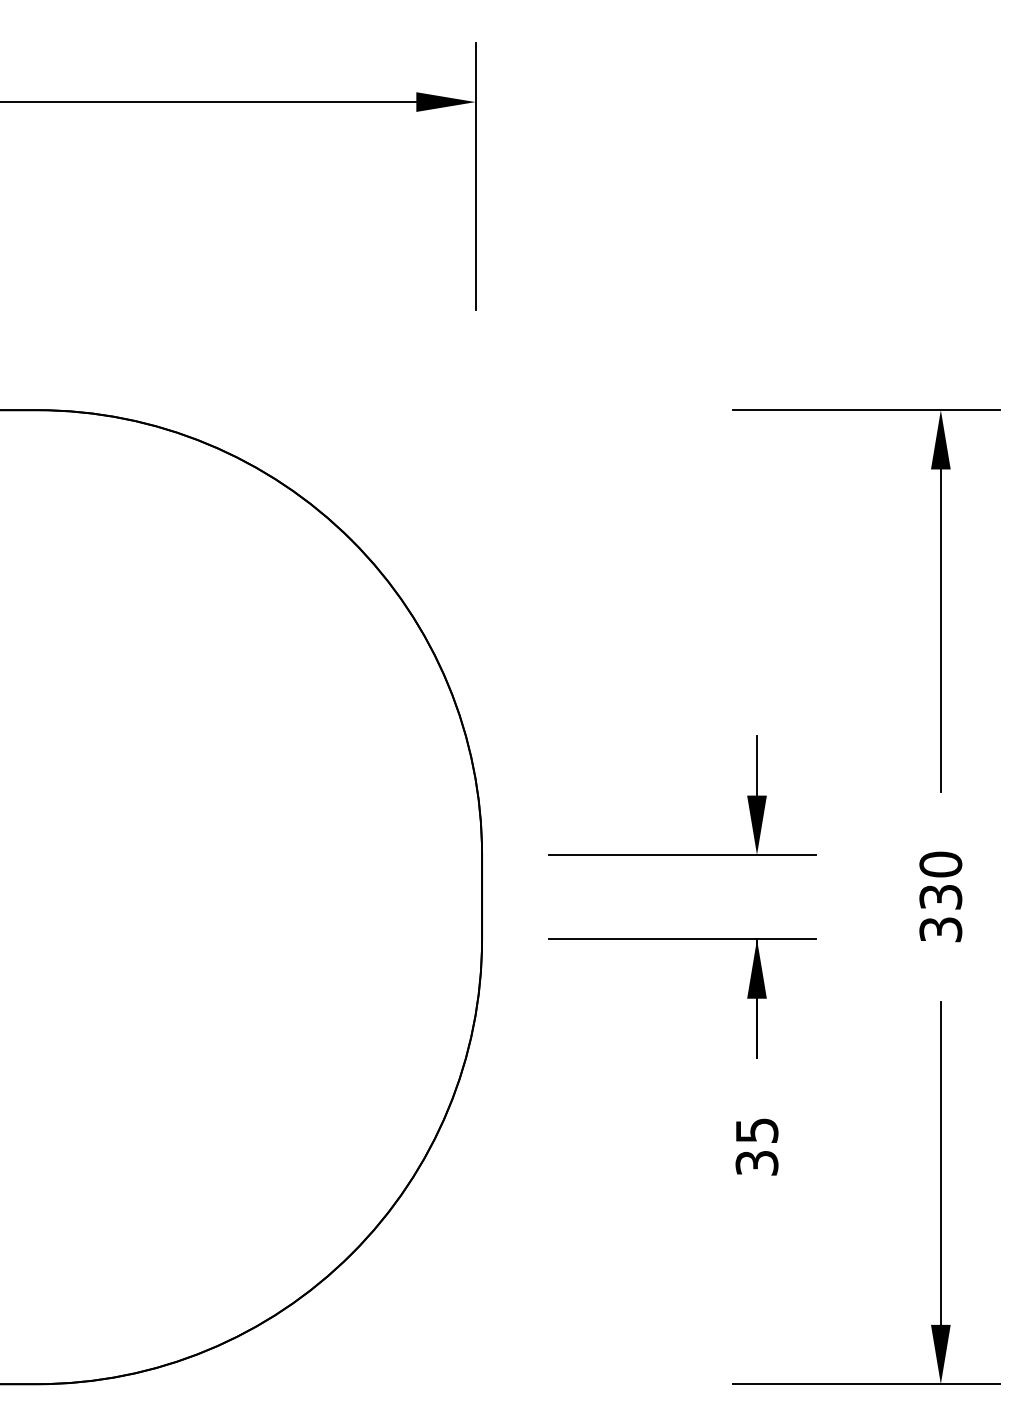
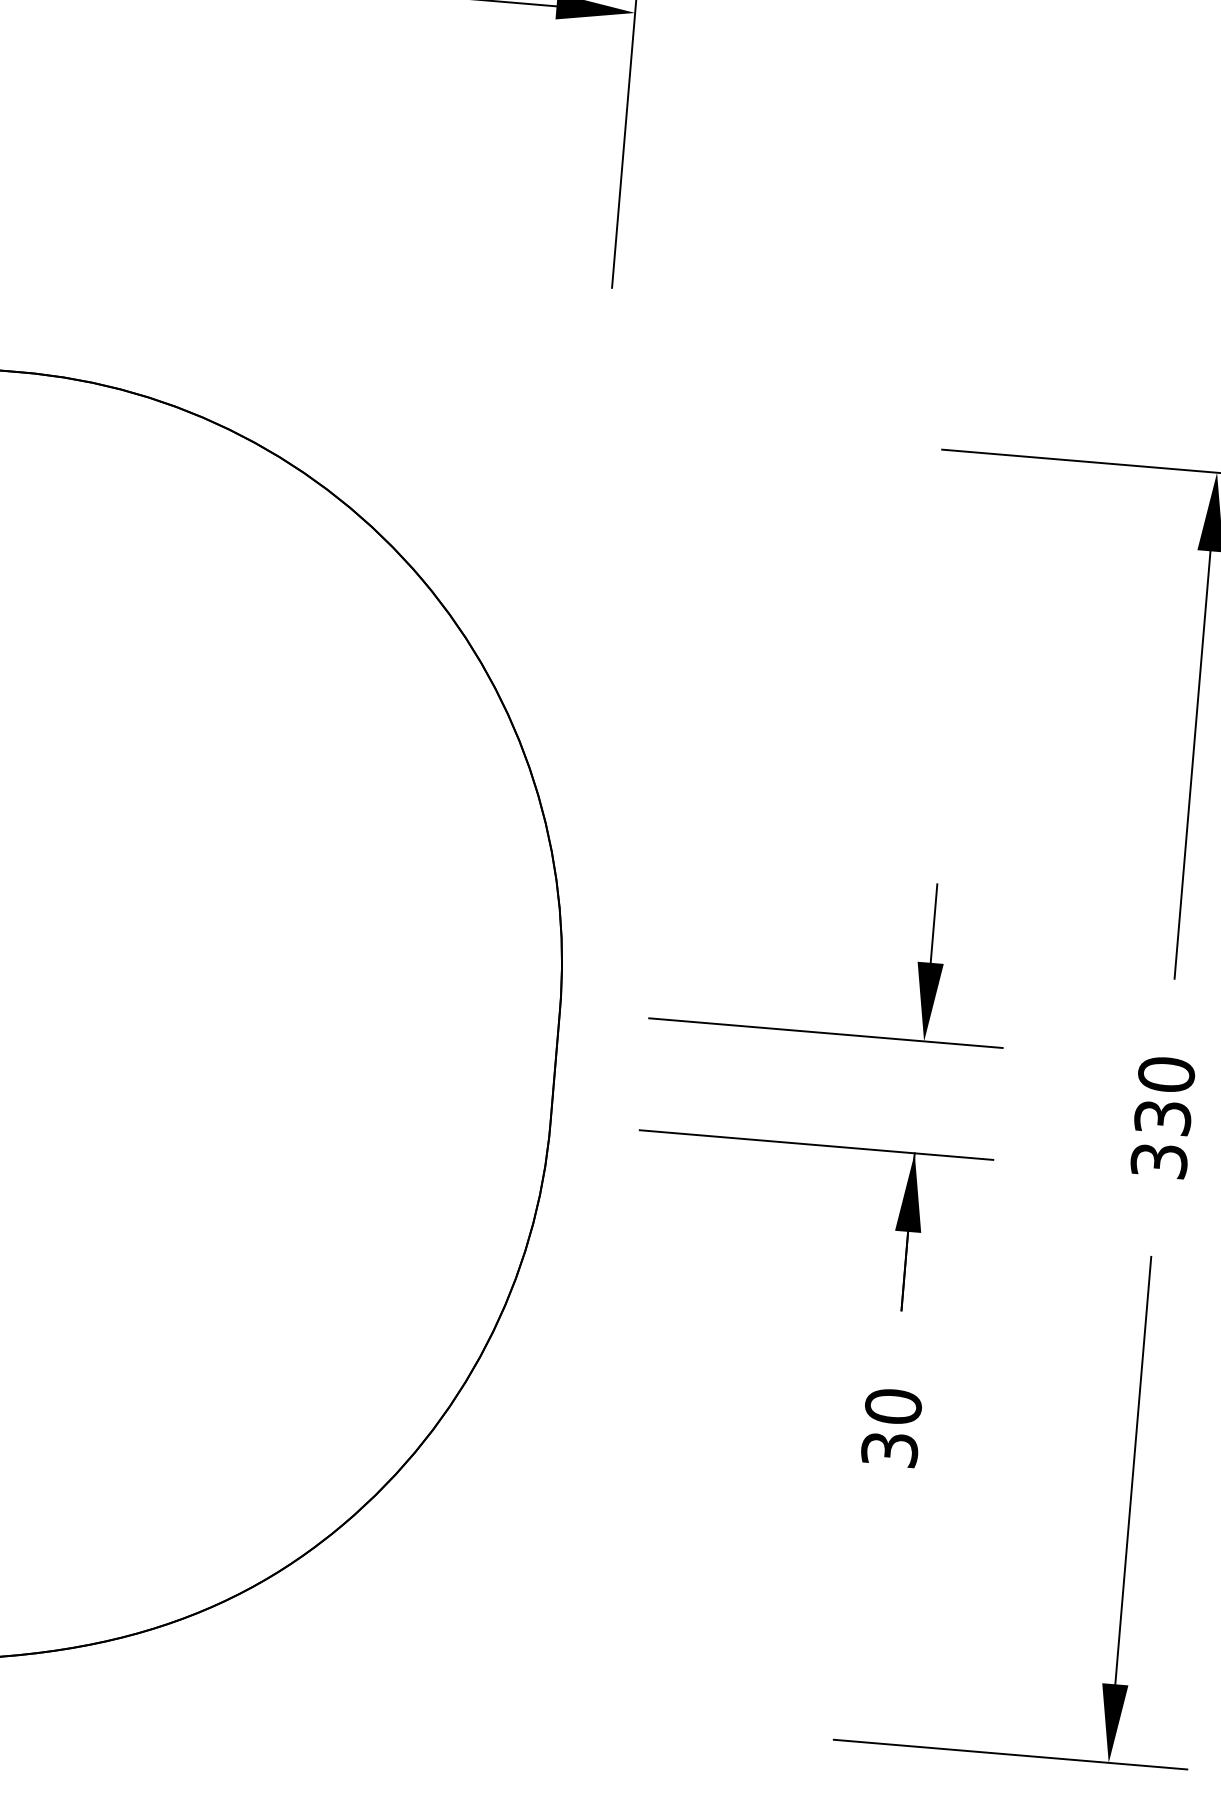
text: (756, 1130) -> (892, 1406), 35 -> 30

